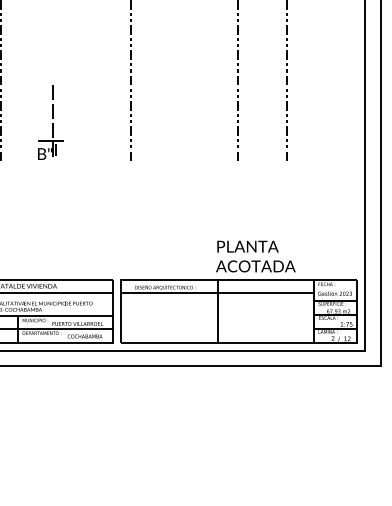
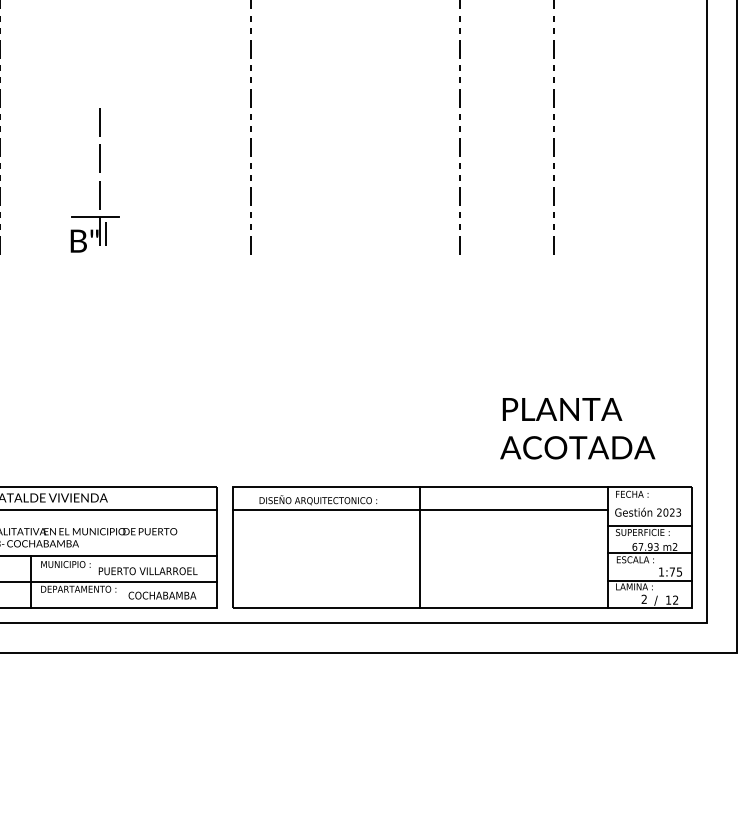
text: (255, 256) -> (577, 428), moved

